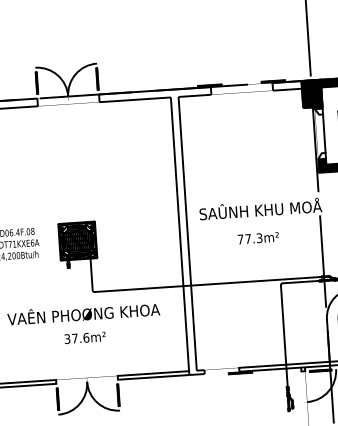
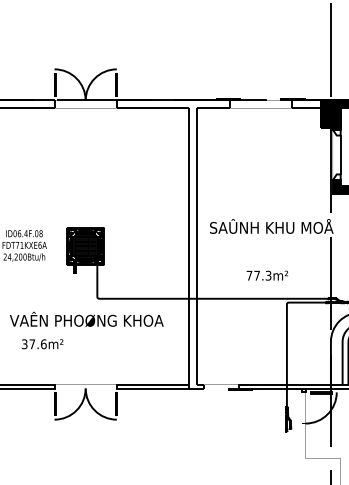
text: (257, 238) -> (266, 275), moved
text: (85, 338) -> (42, 344), moved

